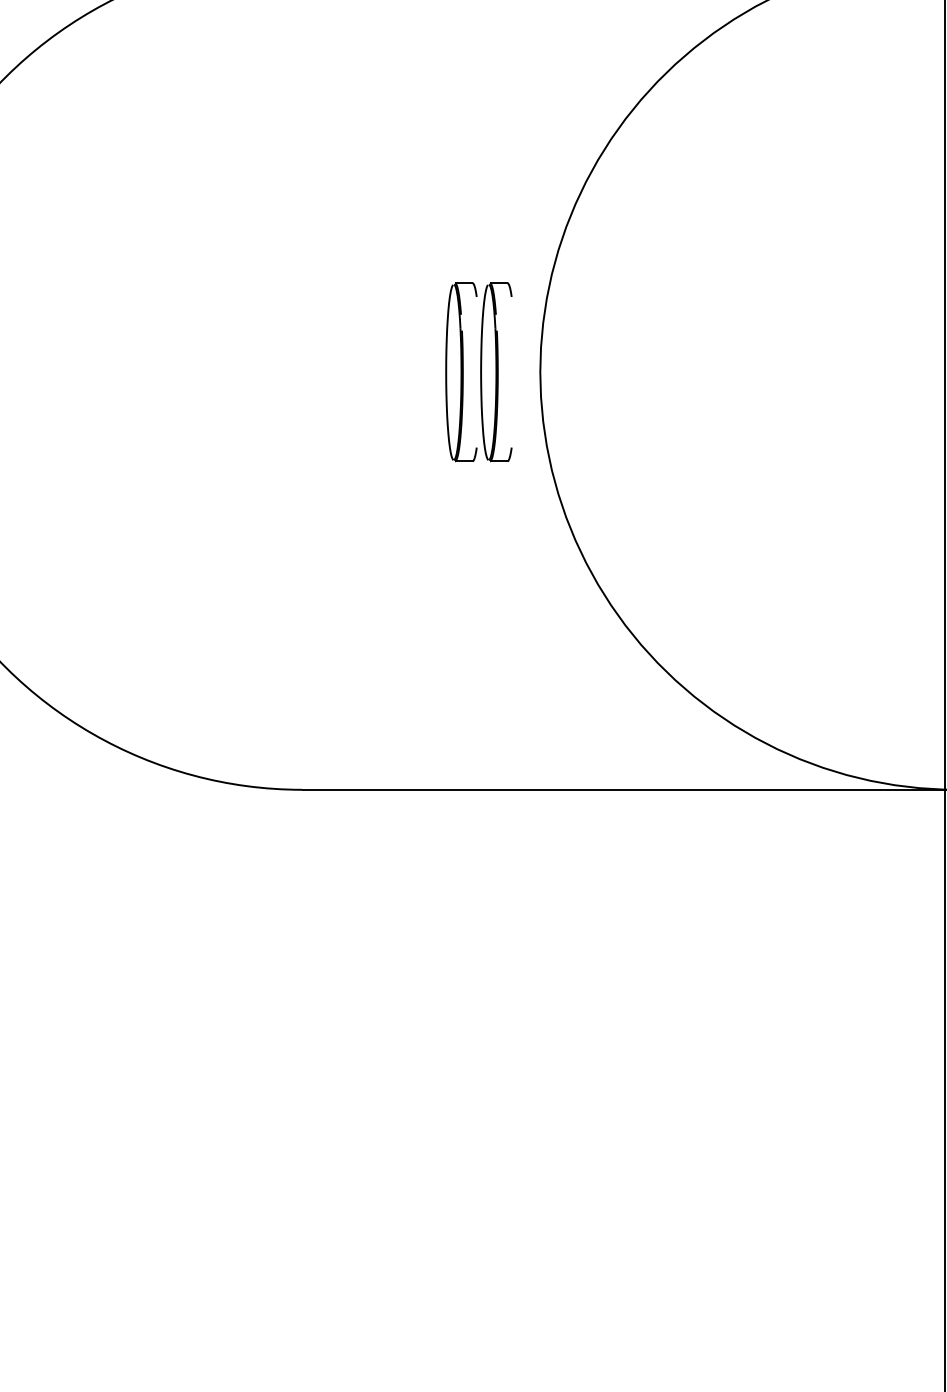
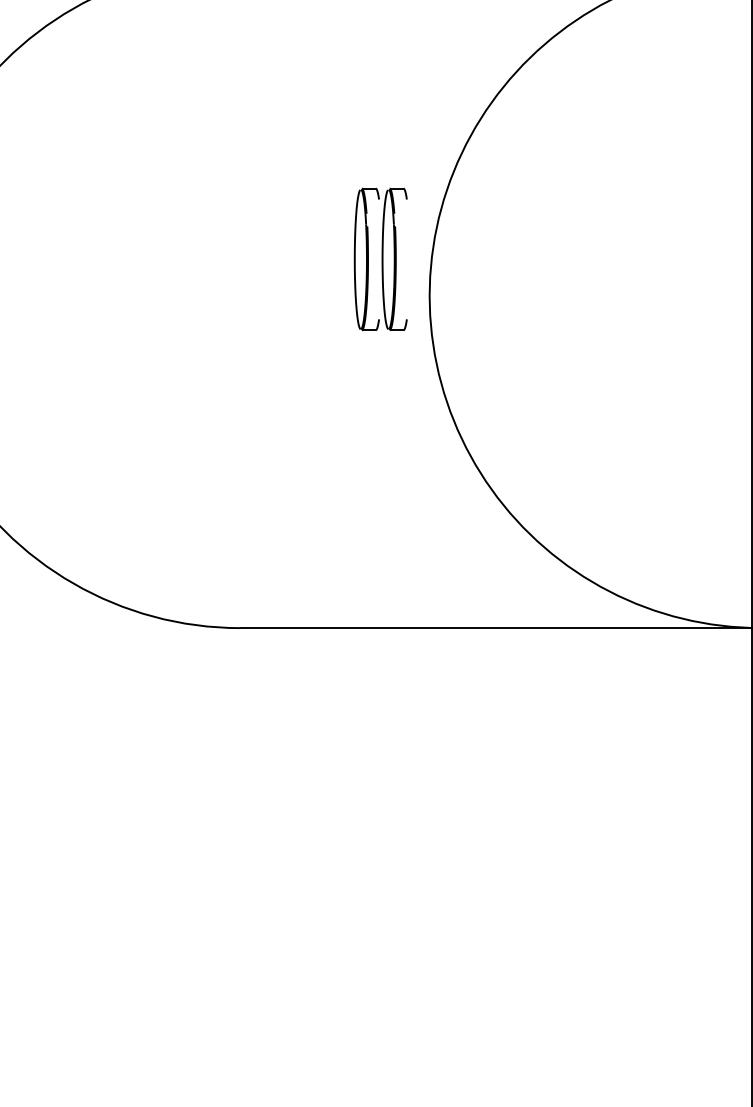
part: (478, 372) -> (380, 259), moved

